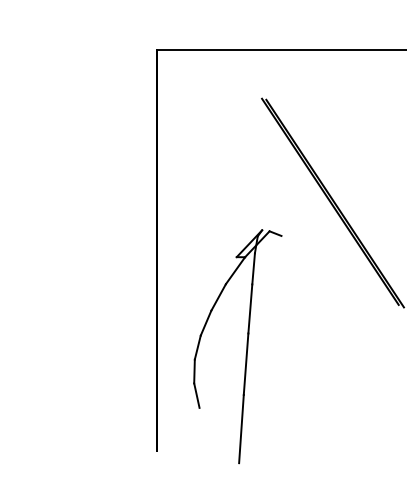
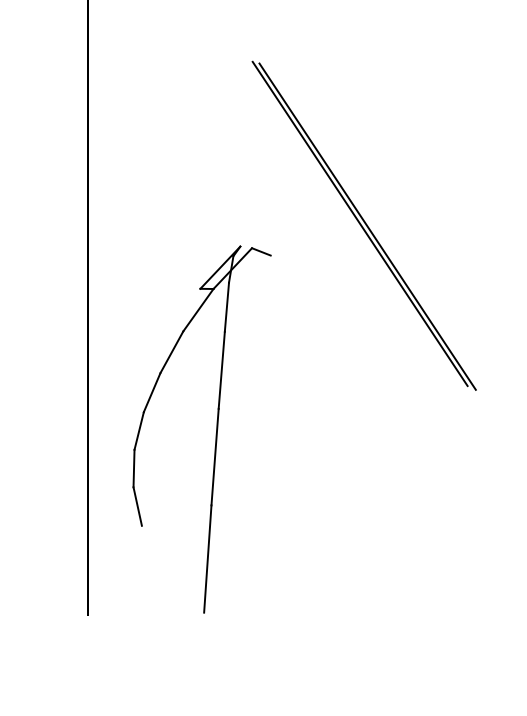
part: (246, 346) -> (215, 429), moved

